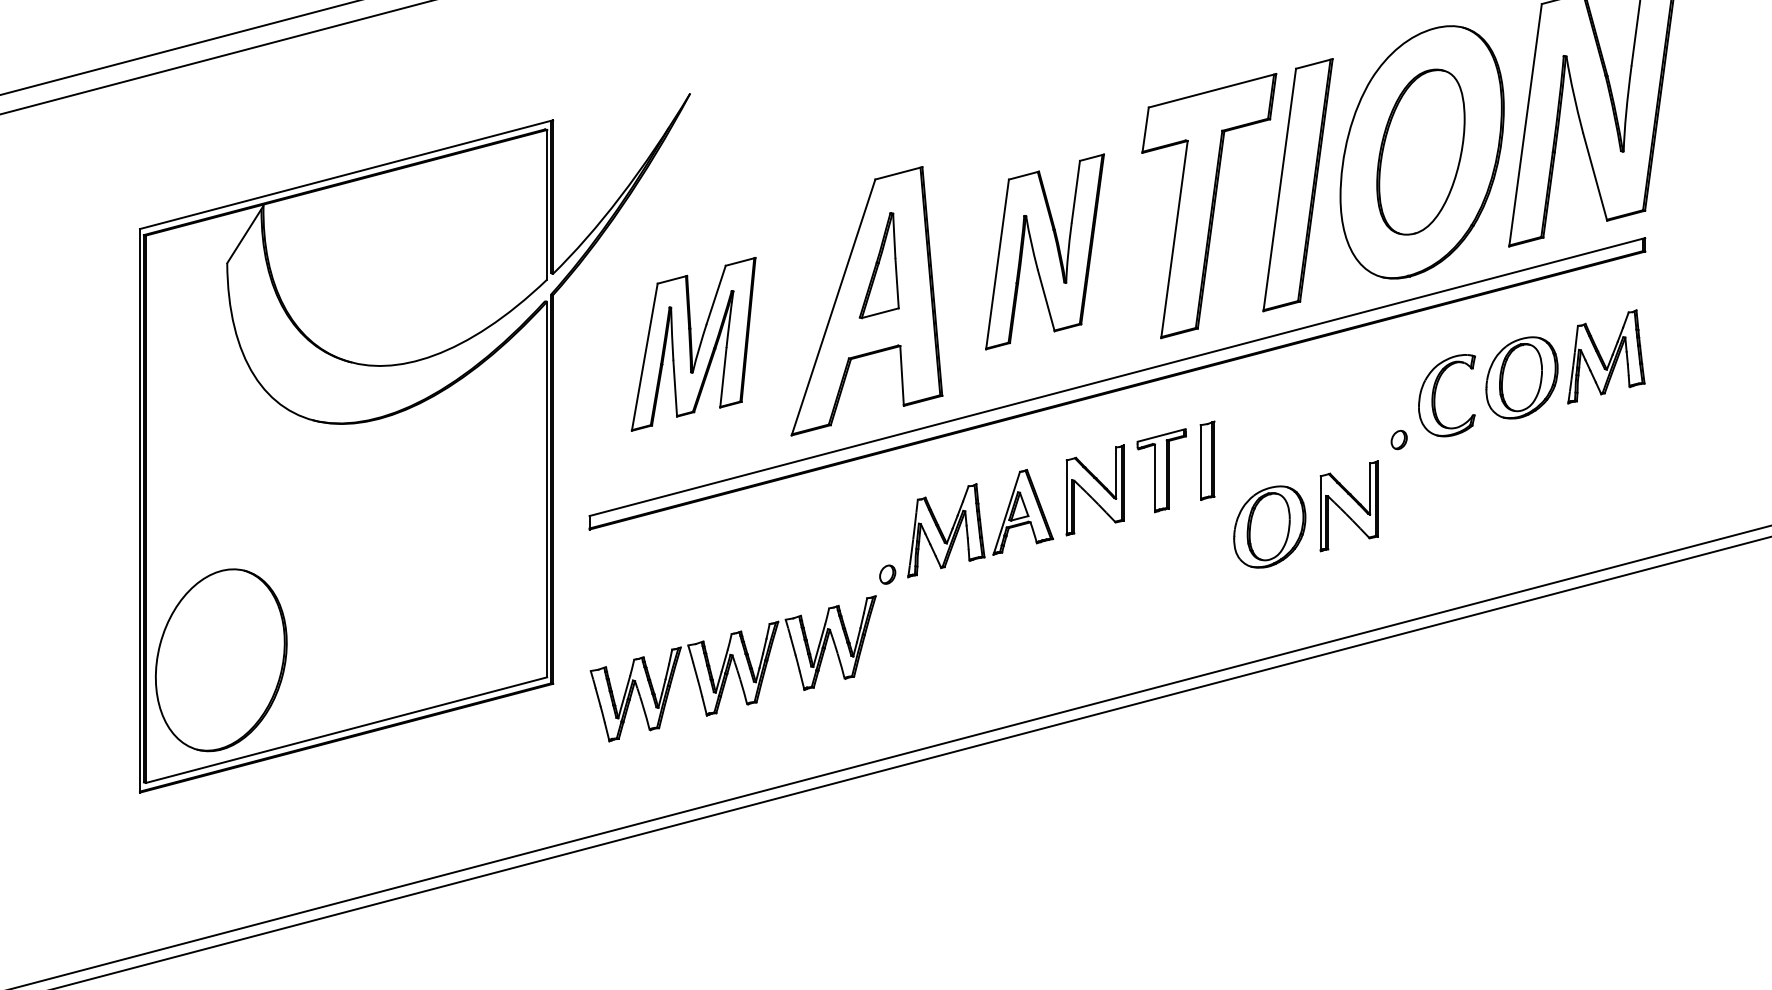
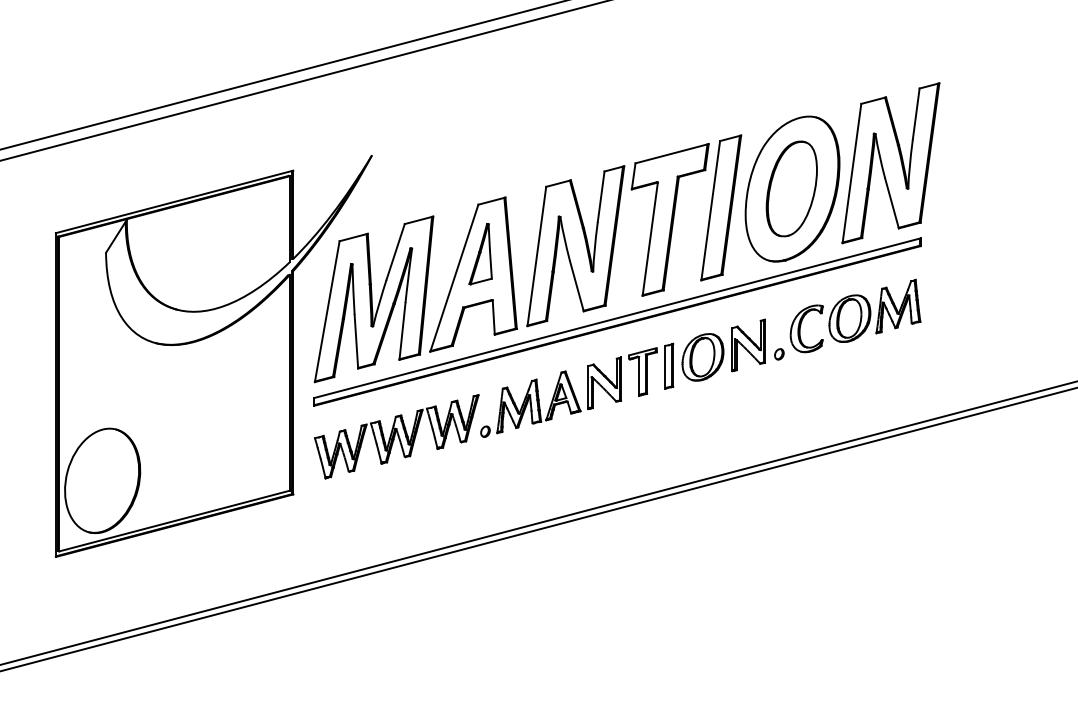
part: (1044, 252) -> (575, 246), size x1.43
part: (692, 344) -> (373, 299), size x1.67
part: (1305, 513) -> (723, 349), moved
part: (732, 668) -> (396, 436), moved

